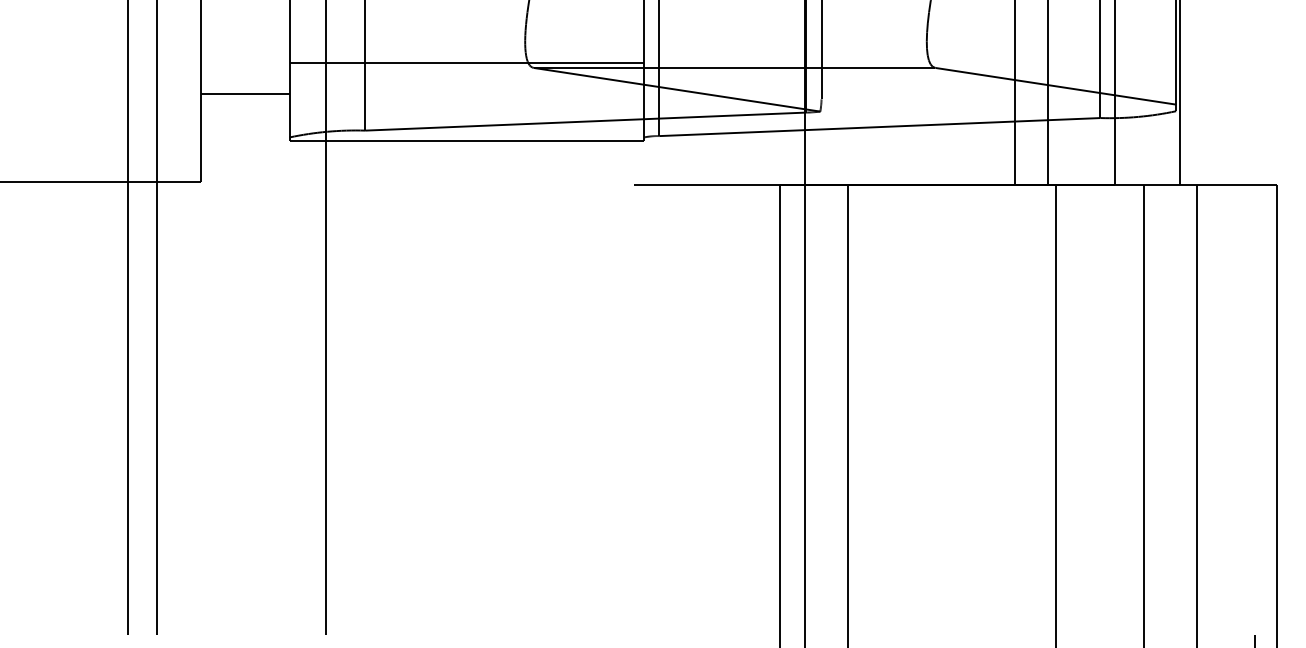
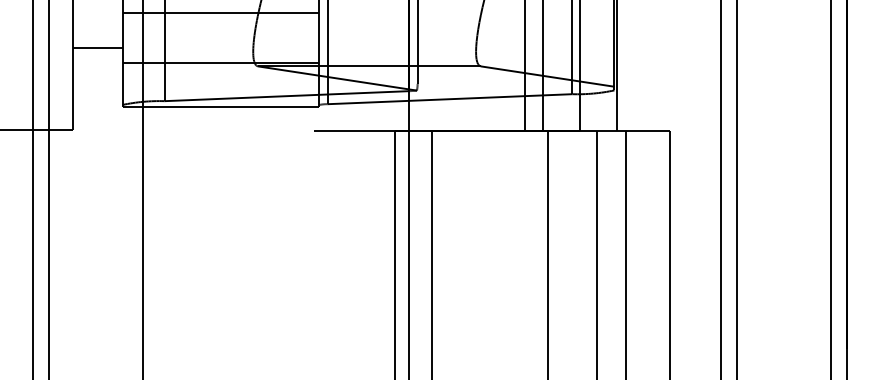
line: (244, 93) -> (97, 47), moved

